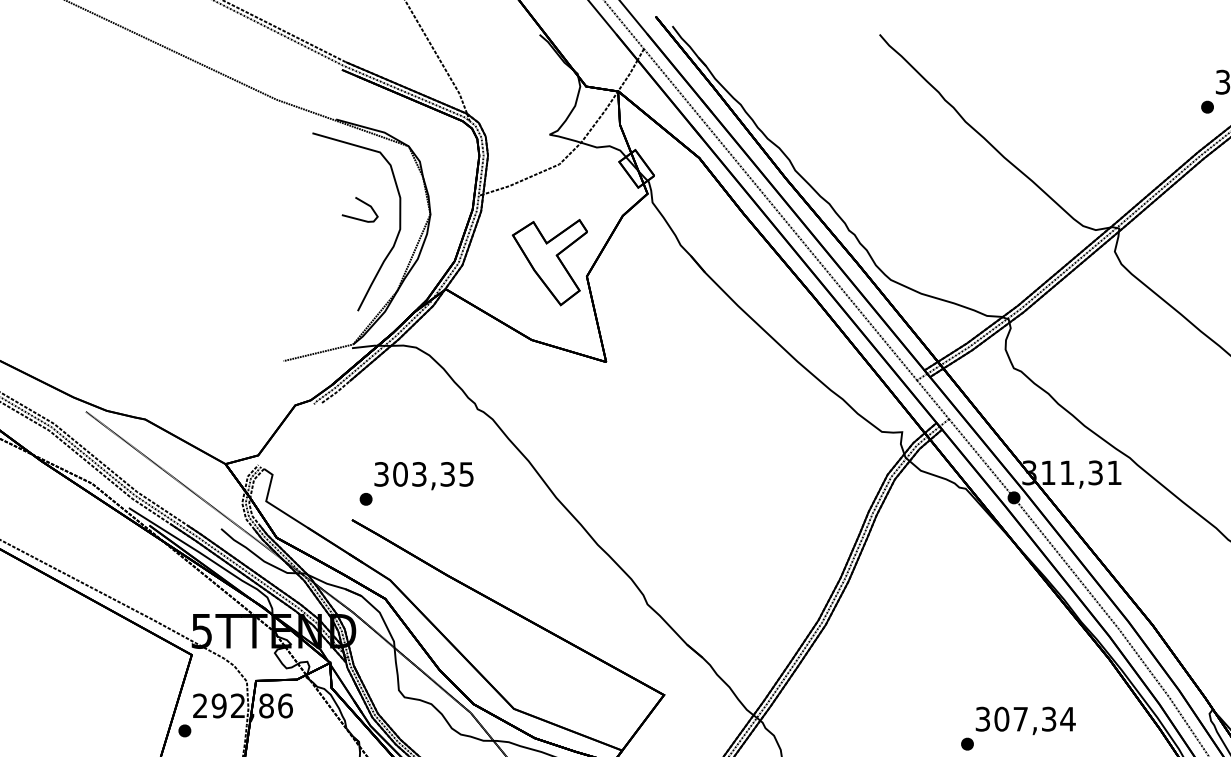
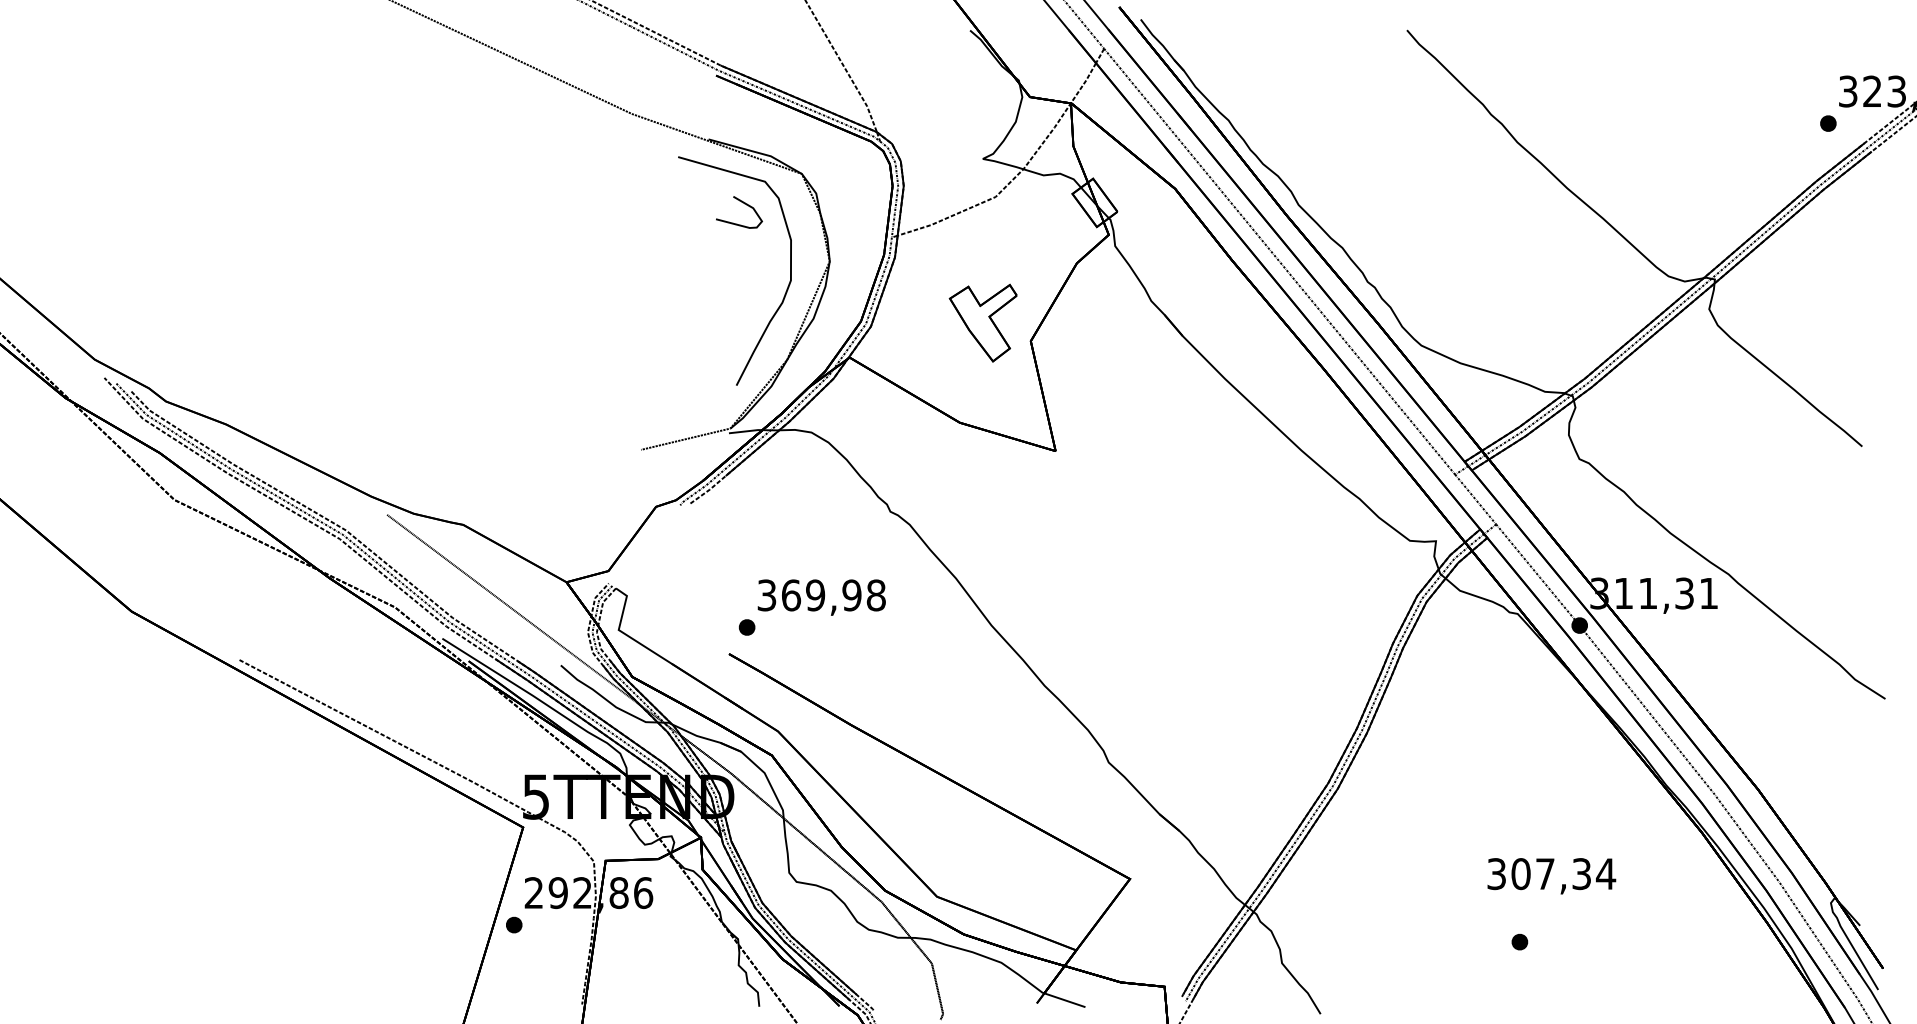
curve: (364, 203) -> (744, 204), moved
part: (549, 261) -> (982, 322), size x0.7
text: (433, 474) -> (833, 595), 303,35 -> 369,98
text: (1025, 721) -> (1551, 876), moved

